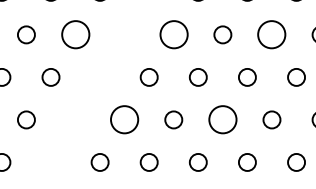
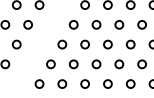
circle: (74, 34) -> (27, 24), size x0.62
circle: (173, 34) -> (73, 24), size x0.62
circle: (272, 34) -> (119, 24), size x0.62
circle: (123, 120) -> (50, 64), size x0.62
circle: (222, 120) -> (96, 64), size x0.62

